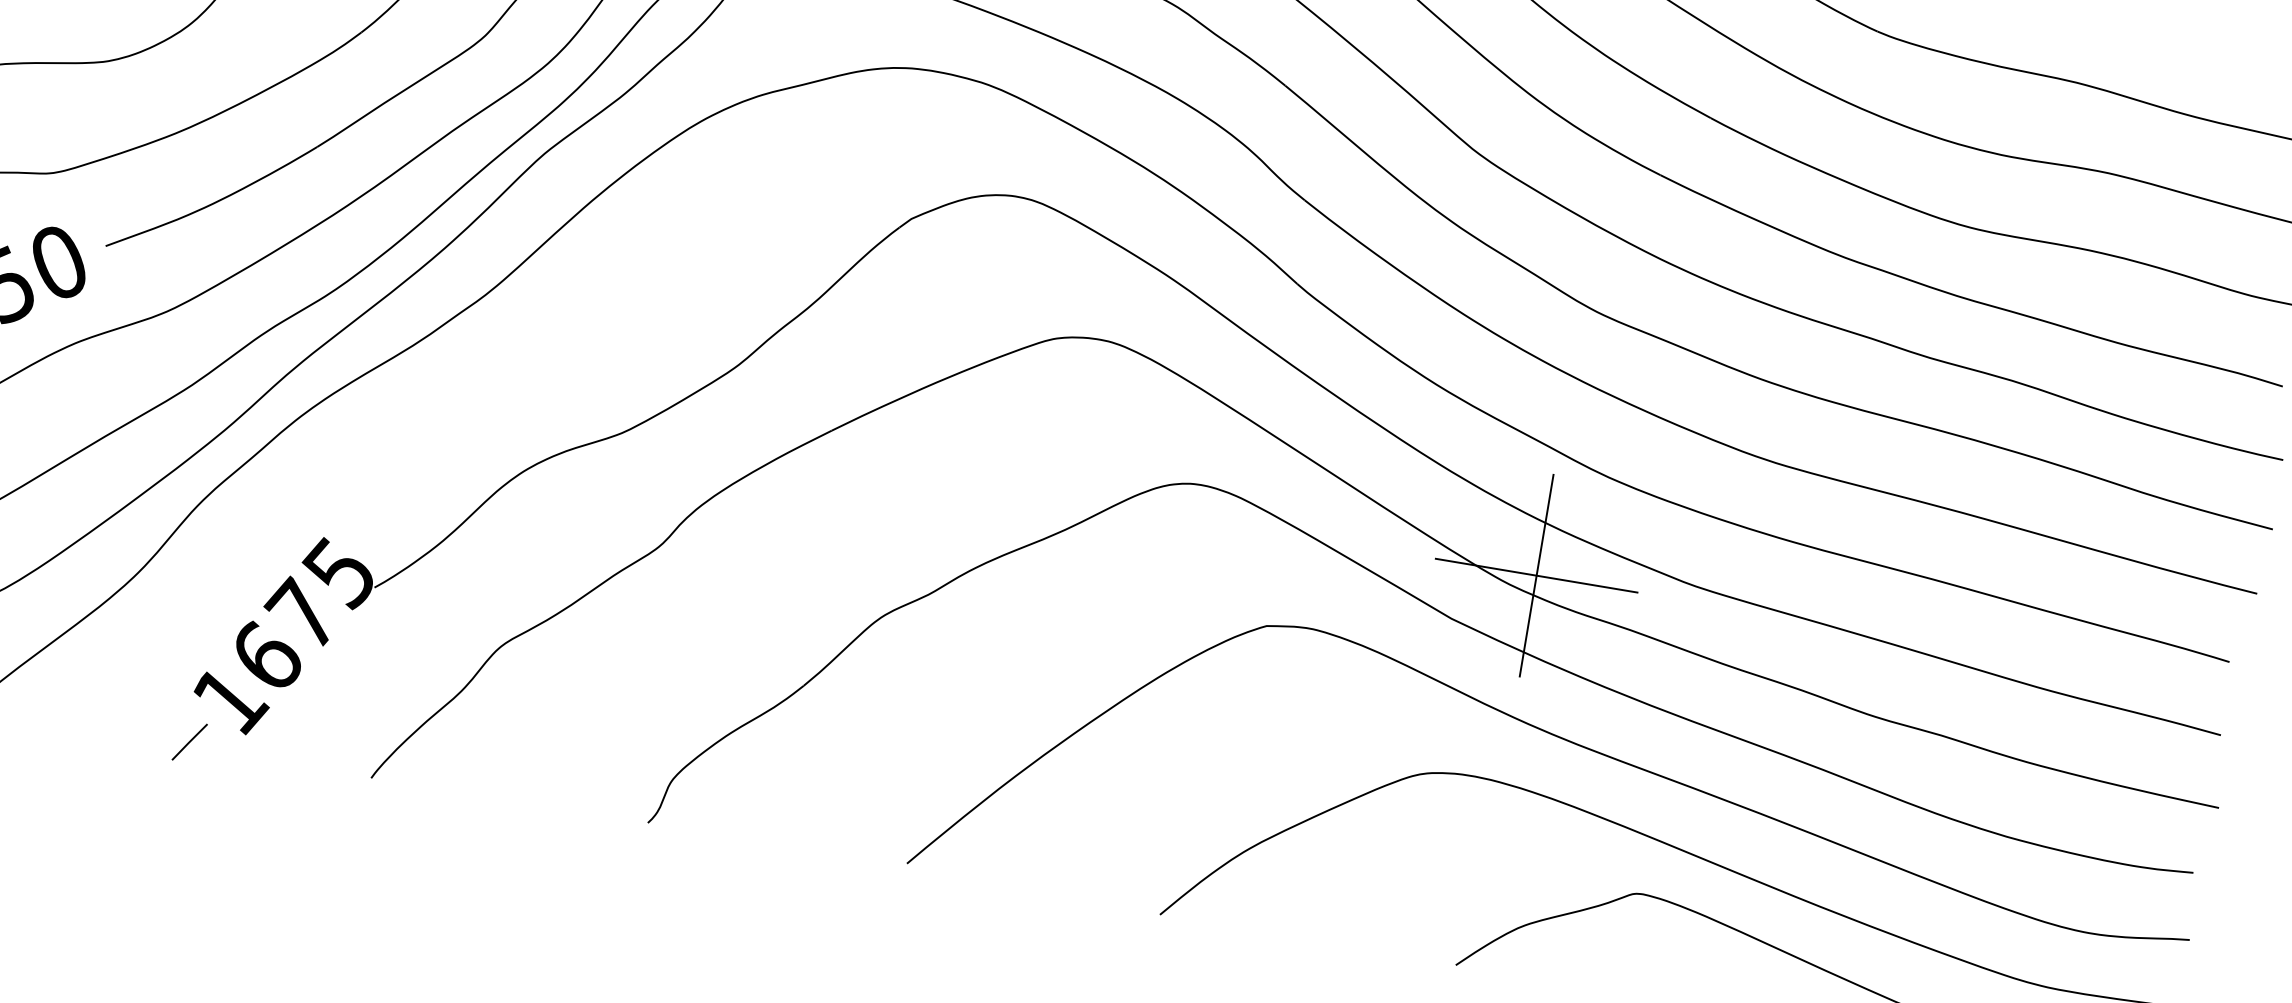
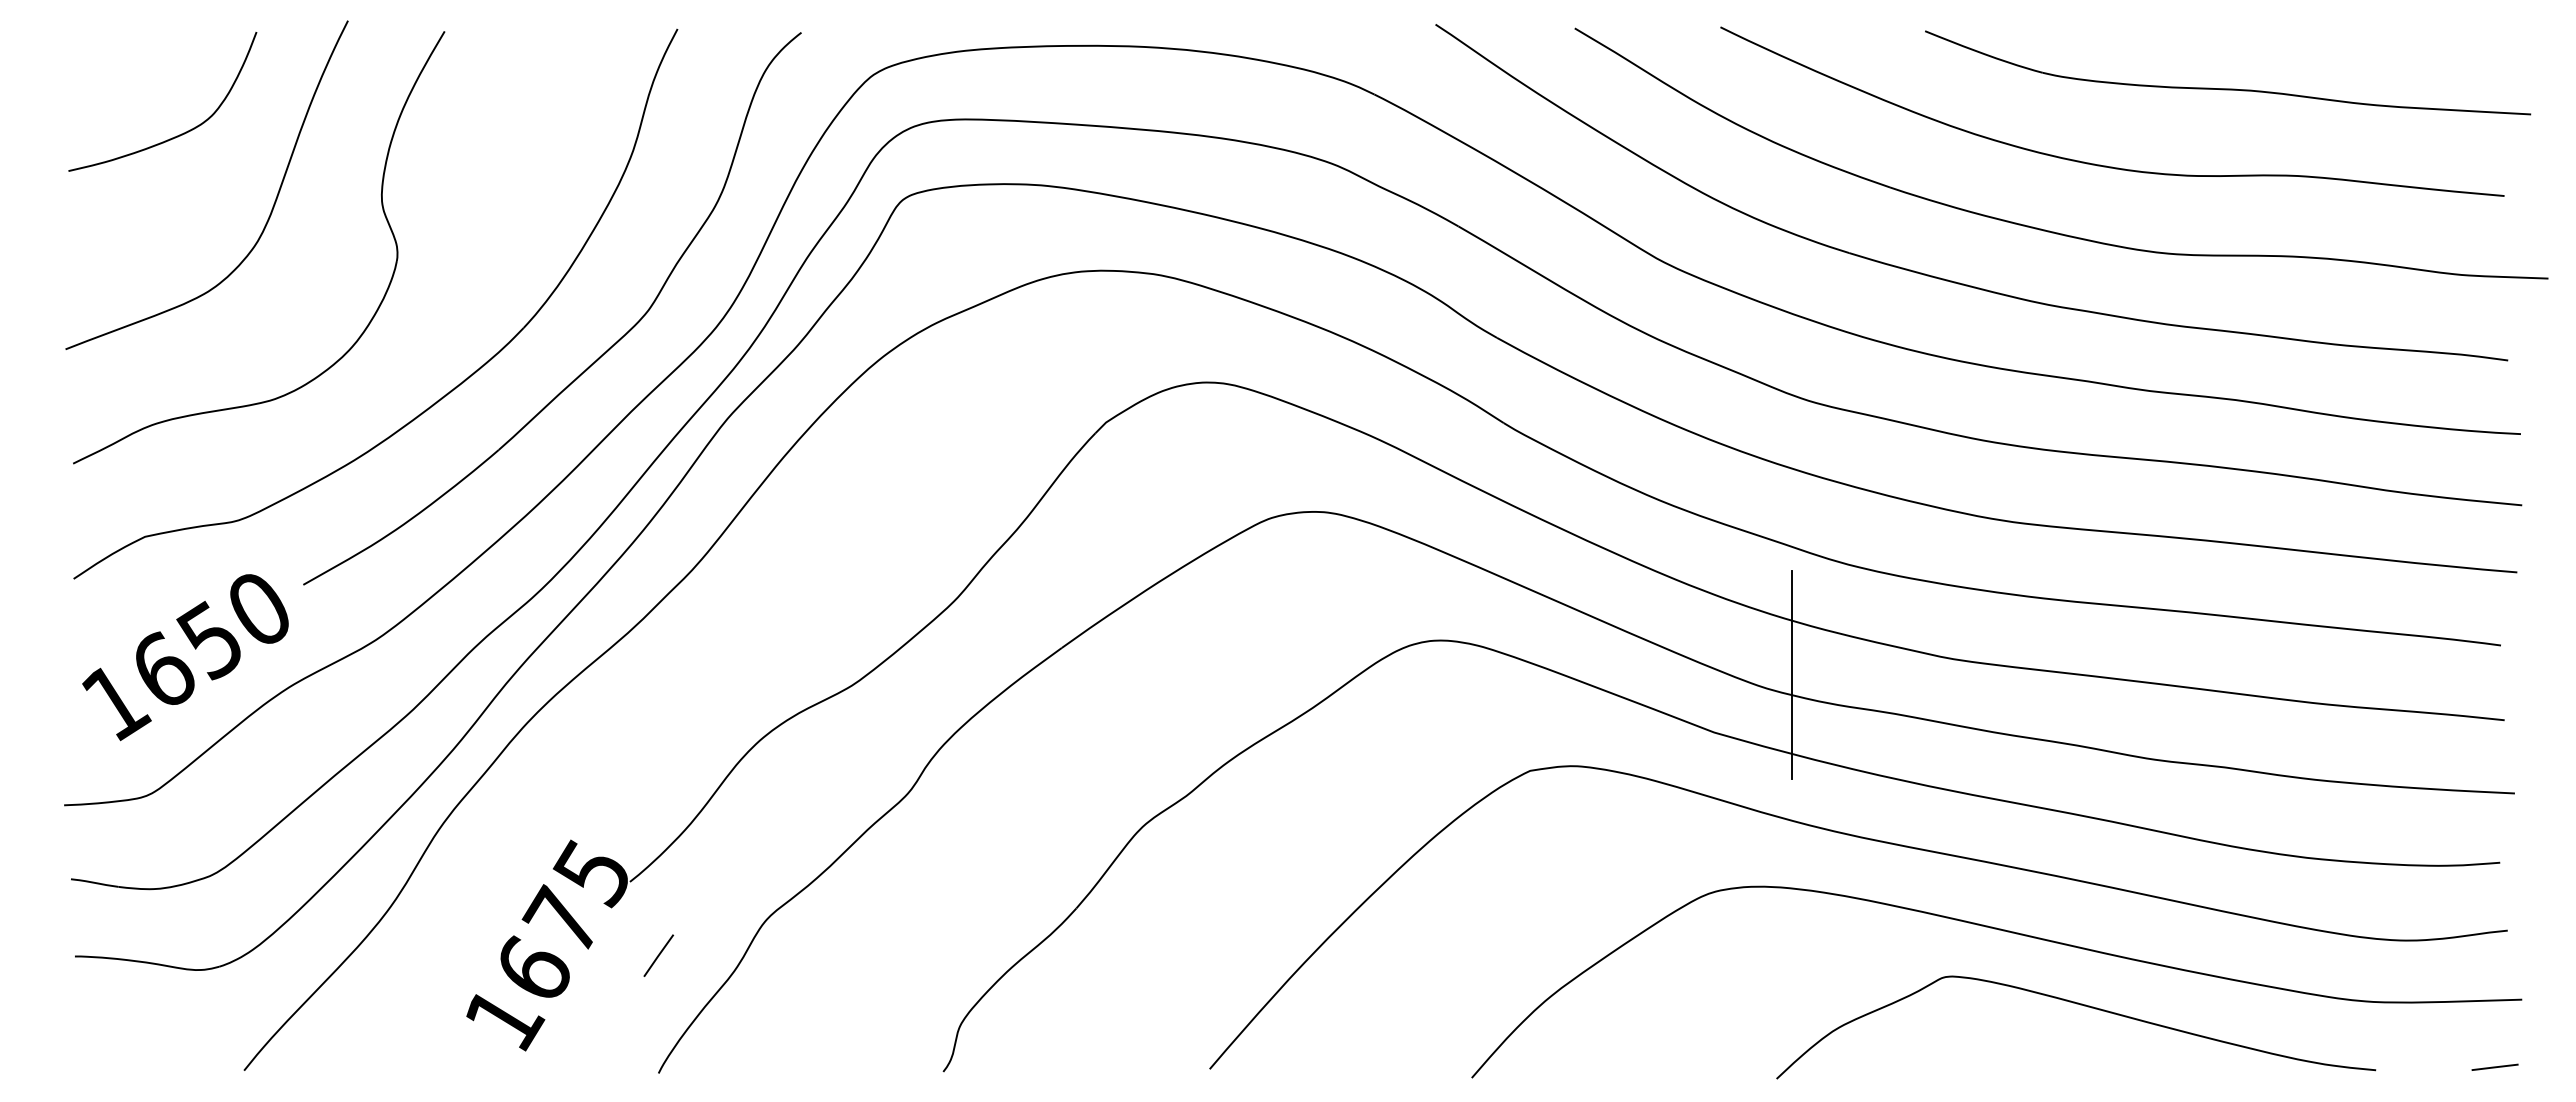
line: (1536, 576) -> (1792, 675), removed
line: (189, 741) -> (658, 955), moved

